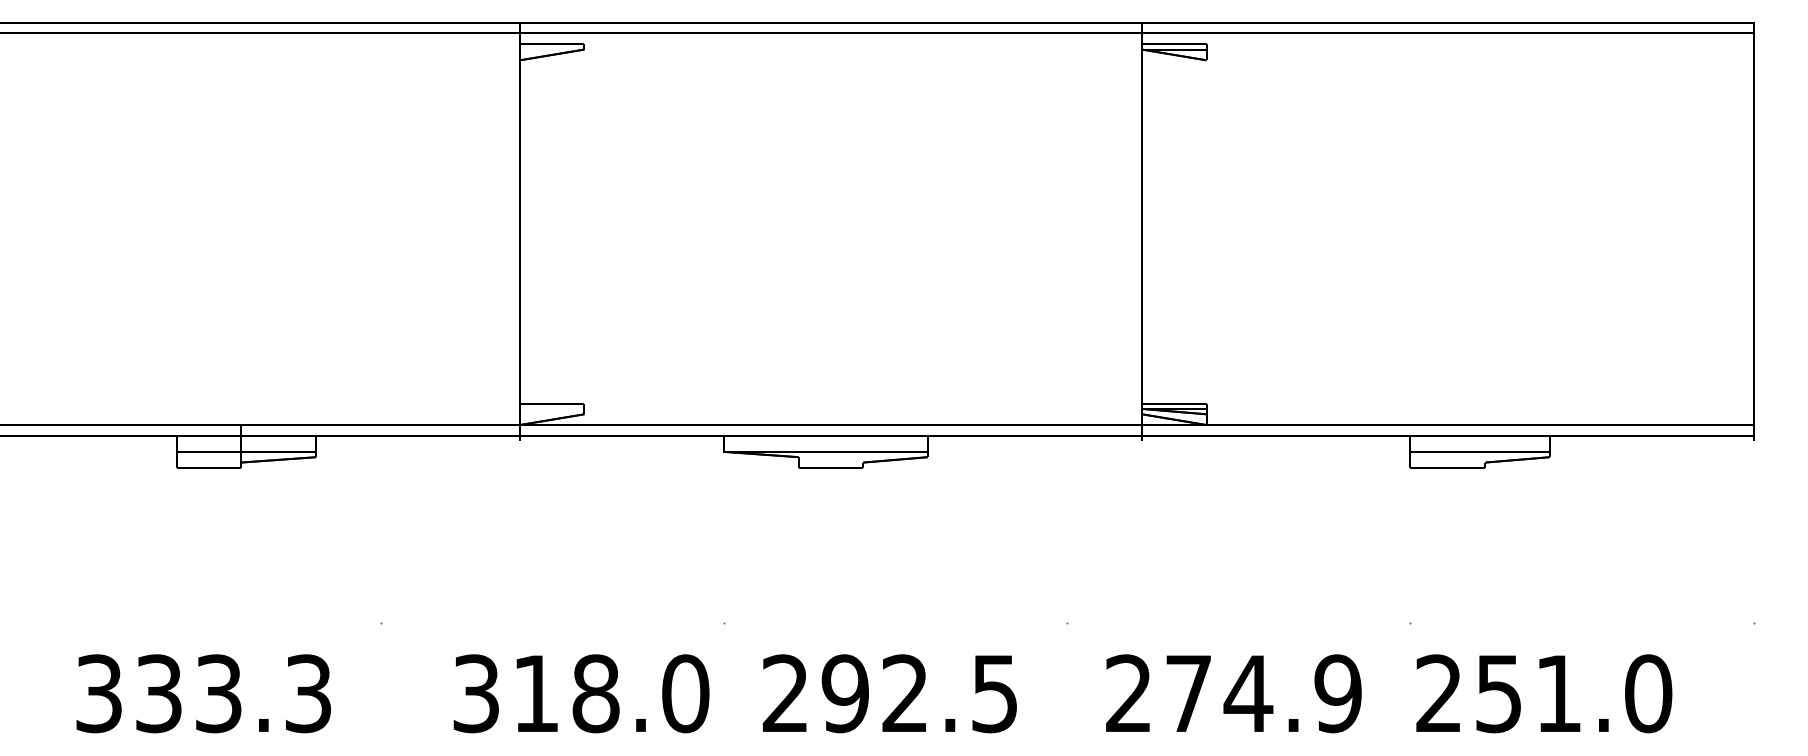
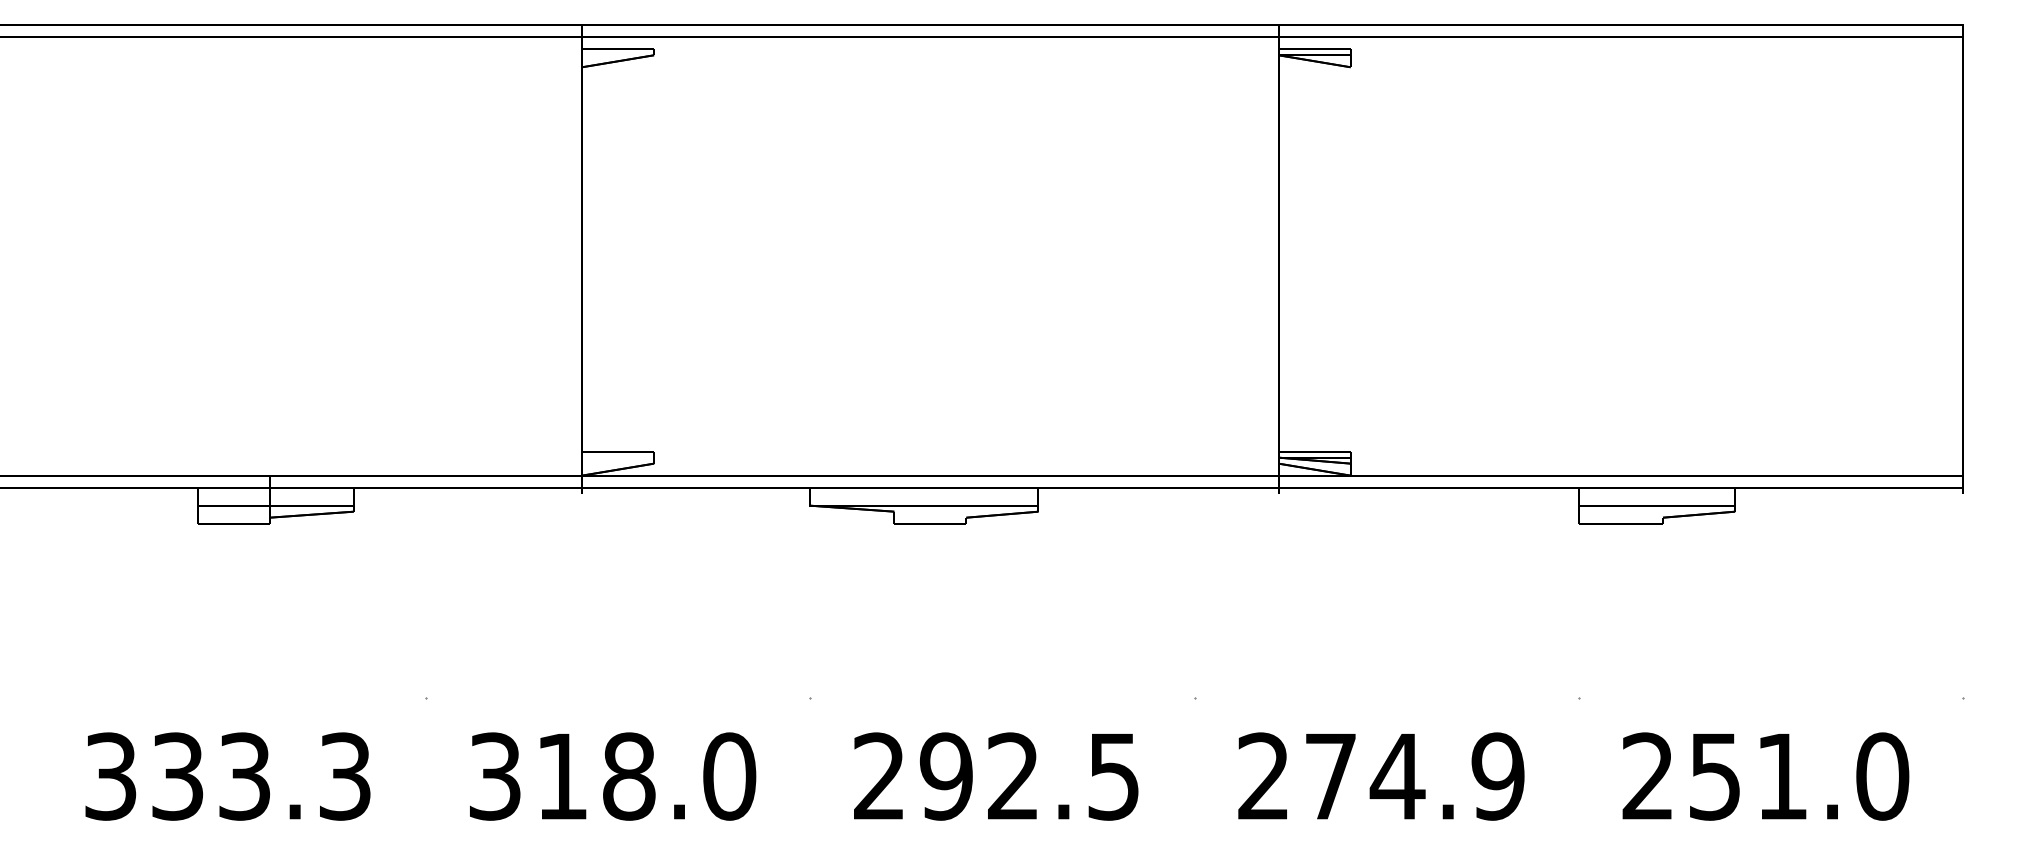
text: (582, 693) -> (613, 776), moved
text: (1543, 693) -> (1765, 776), moved

